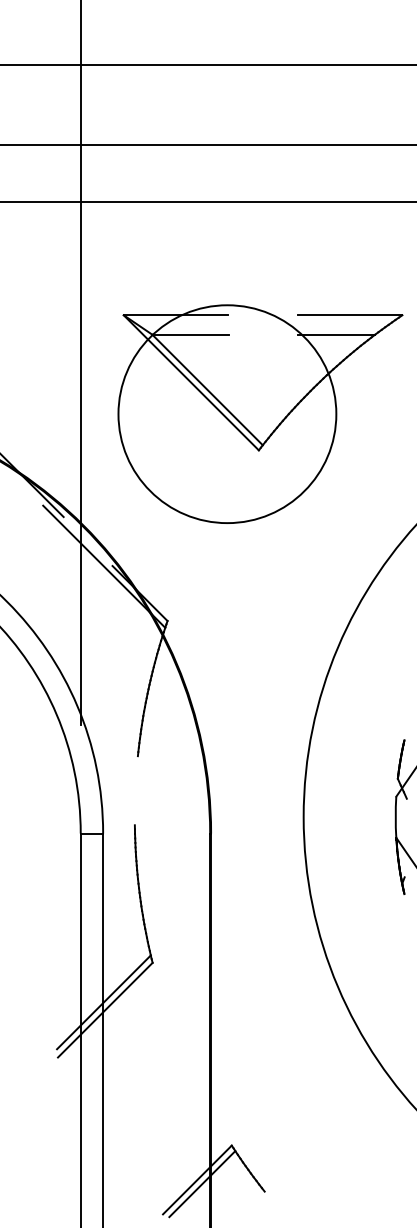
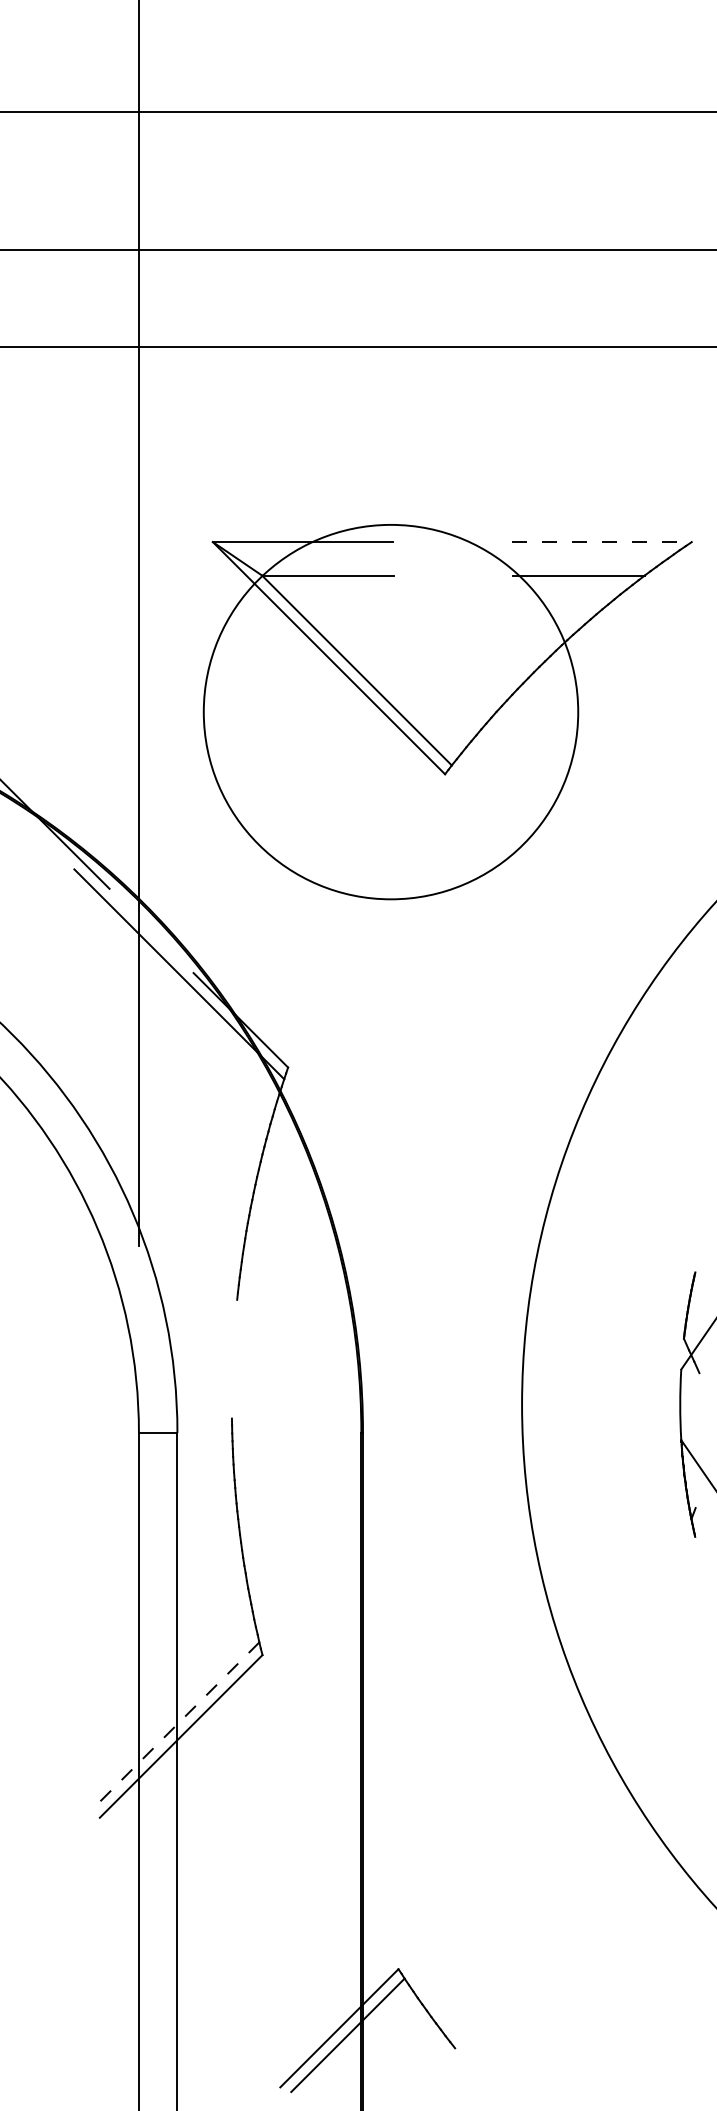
line: (350, 315) -> (602, 542), solid -> dashed
line: (103, 1002) -> (178, 1723), solid -> dashed

